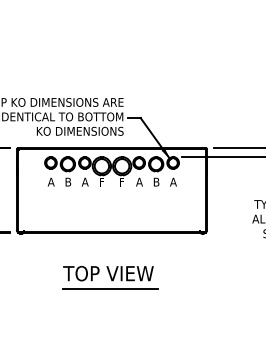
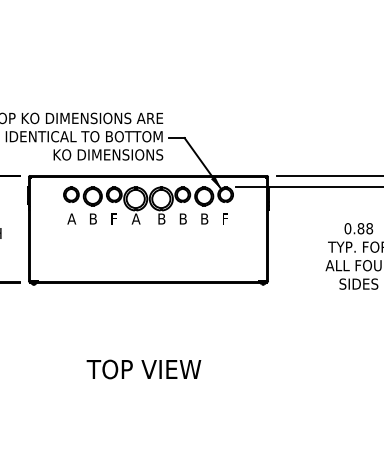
text: (85, 181) -> (114, 218), A -> F
text: (101, 181) -> (135, 218), F -> A
text: (122, 181) -> (161, 218), F -> B
text: (138, 181) -> (182, 218), A -> B
text: (173, 181) -> (225, 218), A -> F
text: (108, 273) -> (143, 369), moved
line: (110, 288) -> (146, 353), removed

